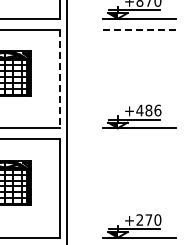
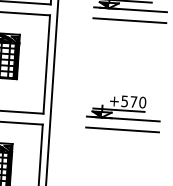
line: (140, 29) -> (130, 20), dashed -> solid
line: (59, 79) -> (46, 65), dashed -> solid
text: (148, 110) -> (133, 101), +486 -> +570
line: (139, 139) -> (122, 130), added

